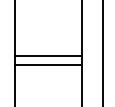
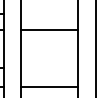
line: (48, 56) -> (49, 86), moved
line: (48, 65) -> (49, 30), moved

